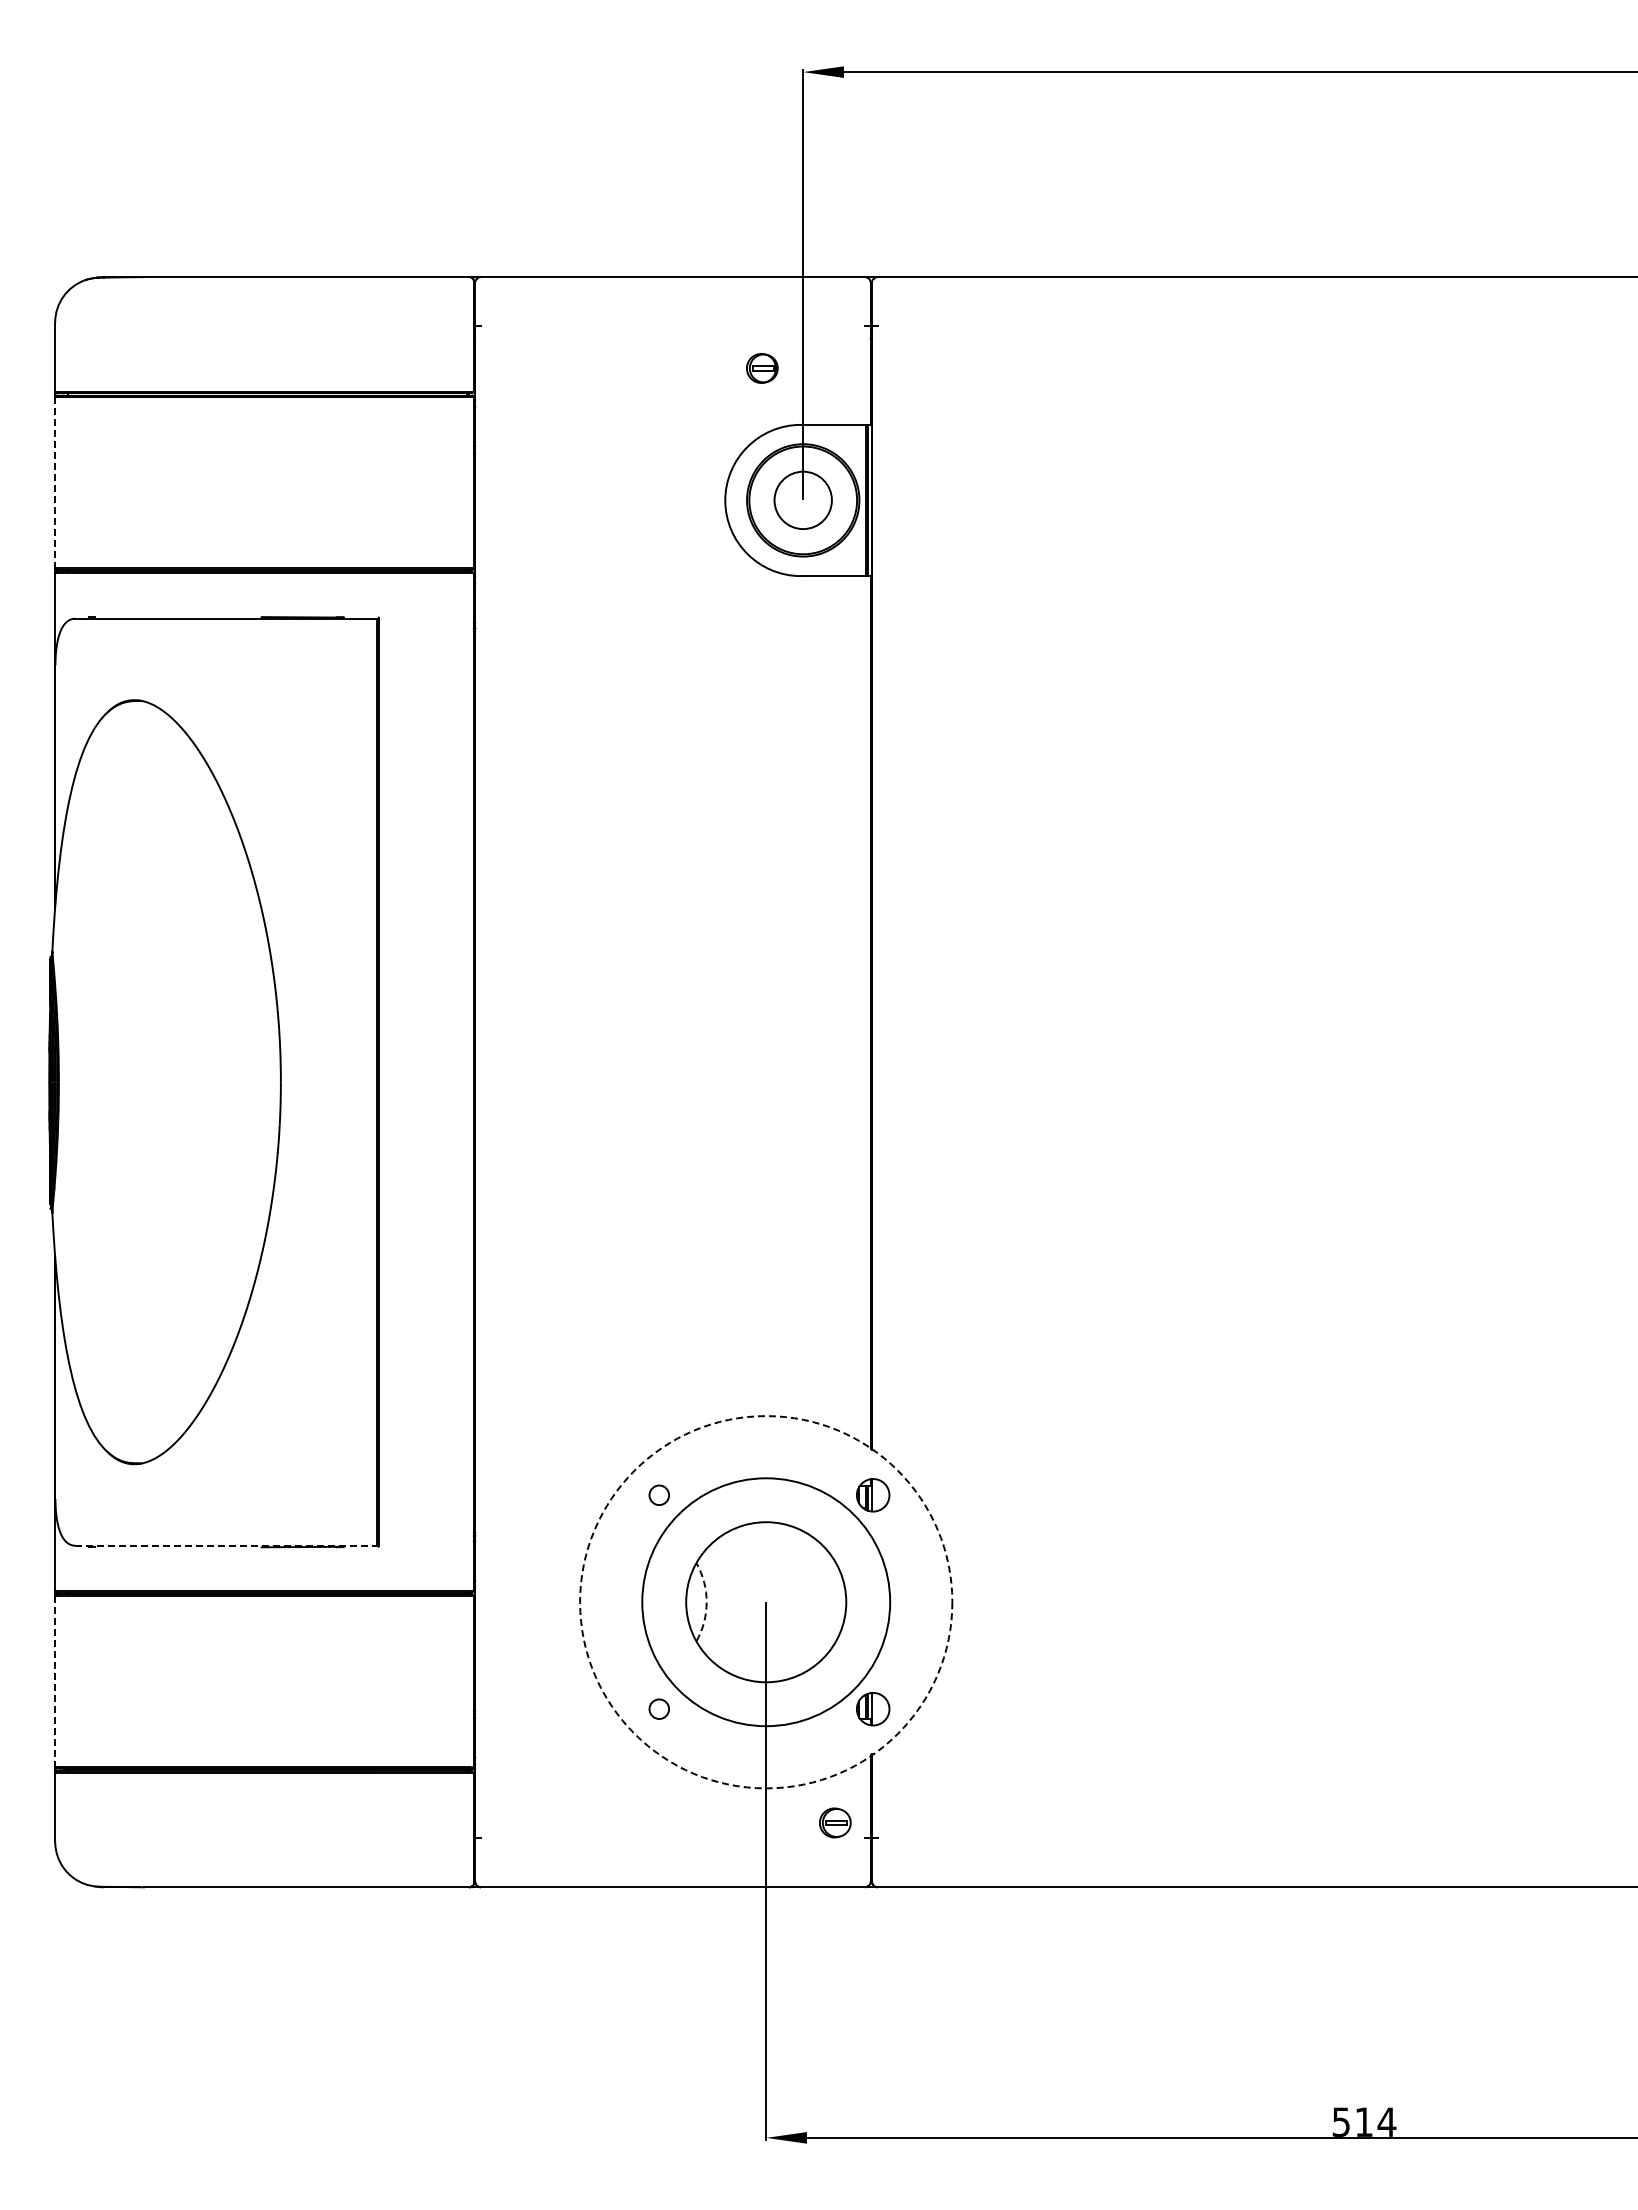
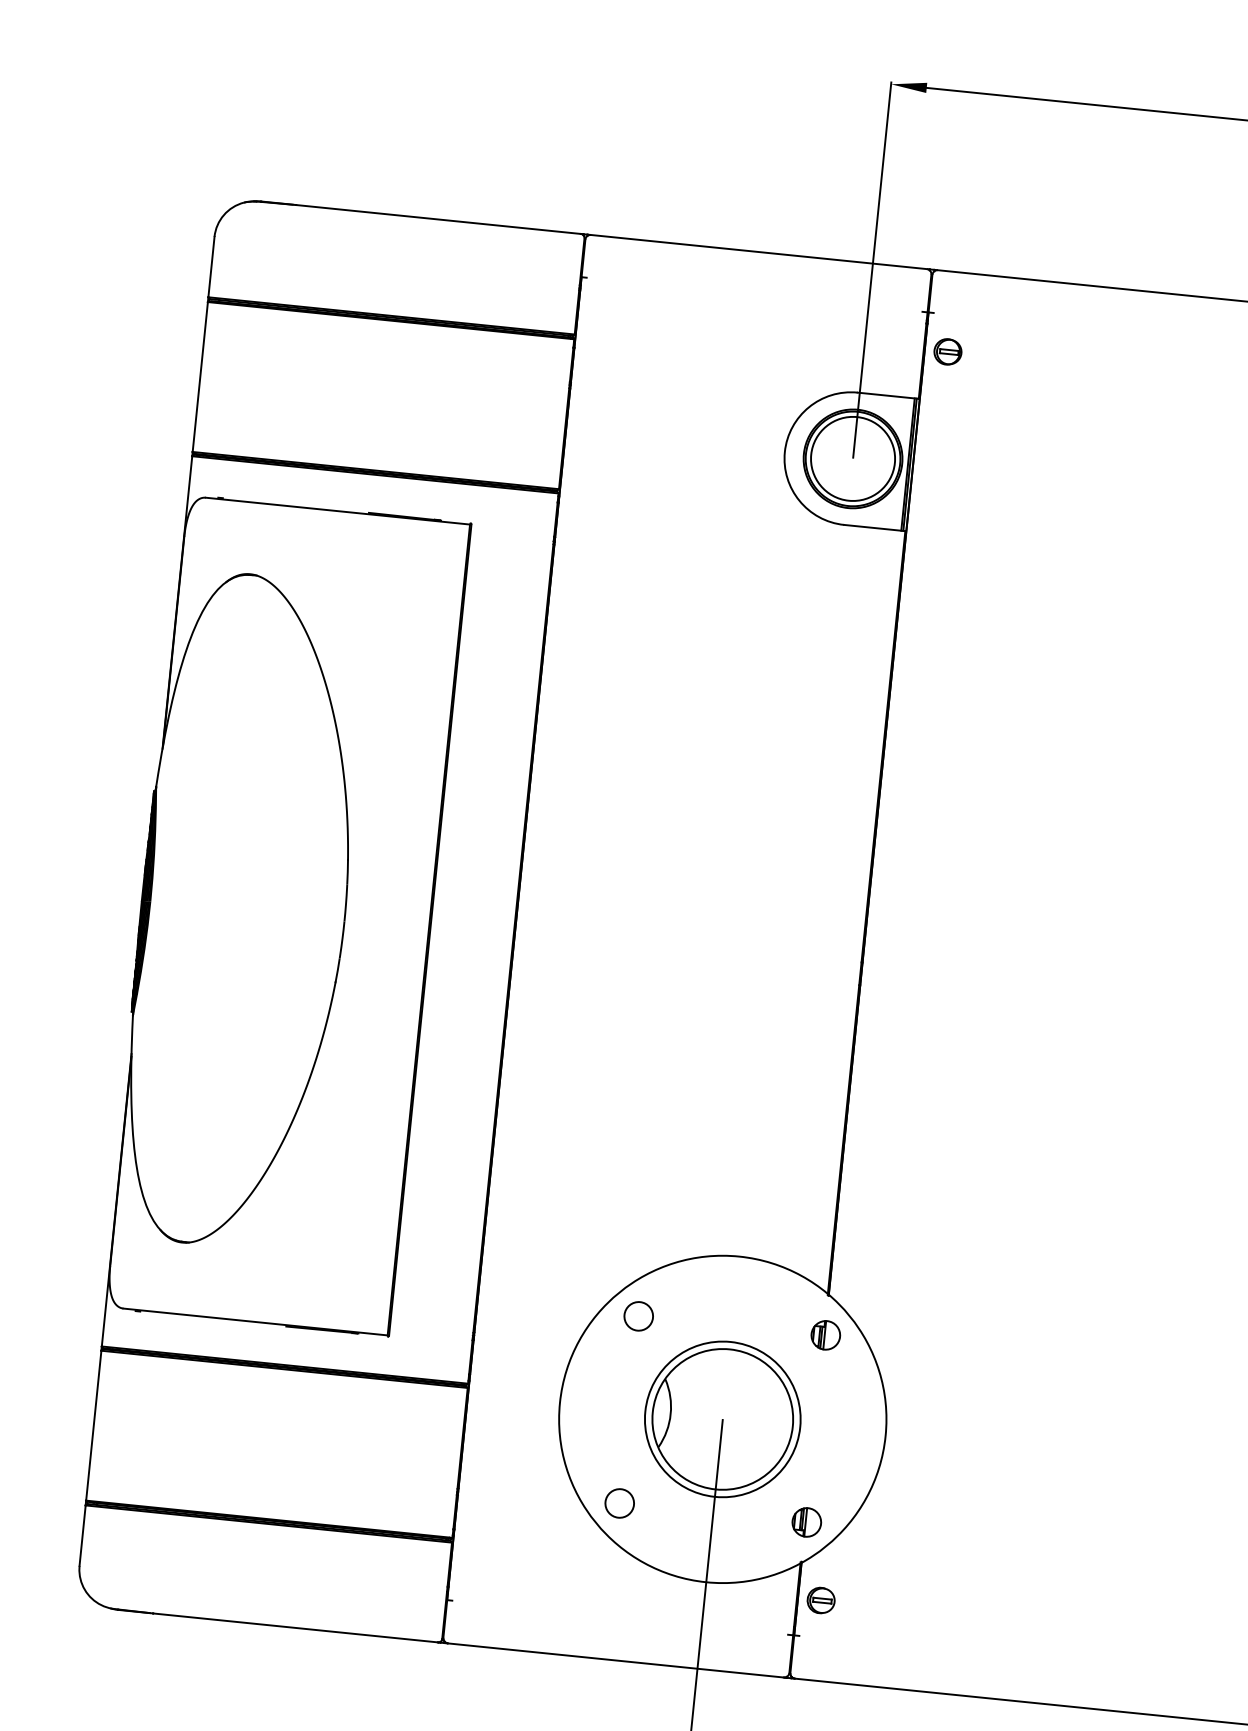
part: (762, 368) -> (948, 352), moved
line: (55, 482) -> (200, 376), dashed -> solid
circle: (803, 500) -> (853, 459), size x1.67
circle: (659, 1495) -> (638, 1316), size x1.67
line: (226, 1545) -> (255, 1321), dashed -> solid
circle: (765, 1601) -> (722, 1418), size x0.71
arc: (706, 1602) -> (670, 1414), dashed -> solid
circle: (766, 1602) -> (723, 1419), dashed -> solid
line: (55, 1681) -> (94, 1425), dashed -> solid
circle: (659, 1708) -> (619, 1502), size x1.67
part: (835, 1822) -> (821, 1600), moved

